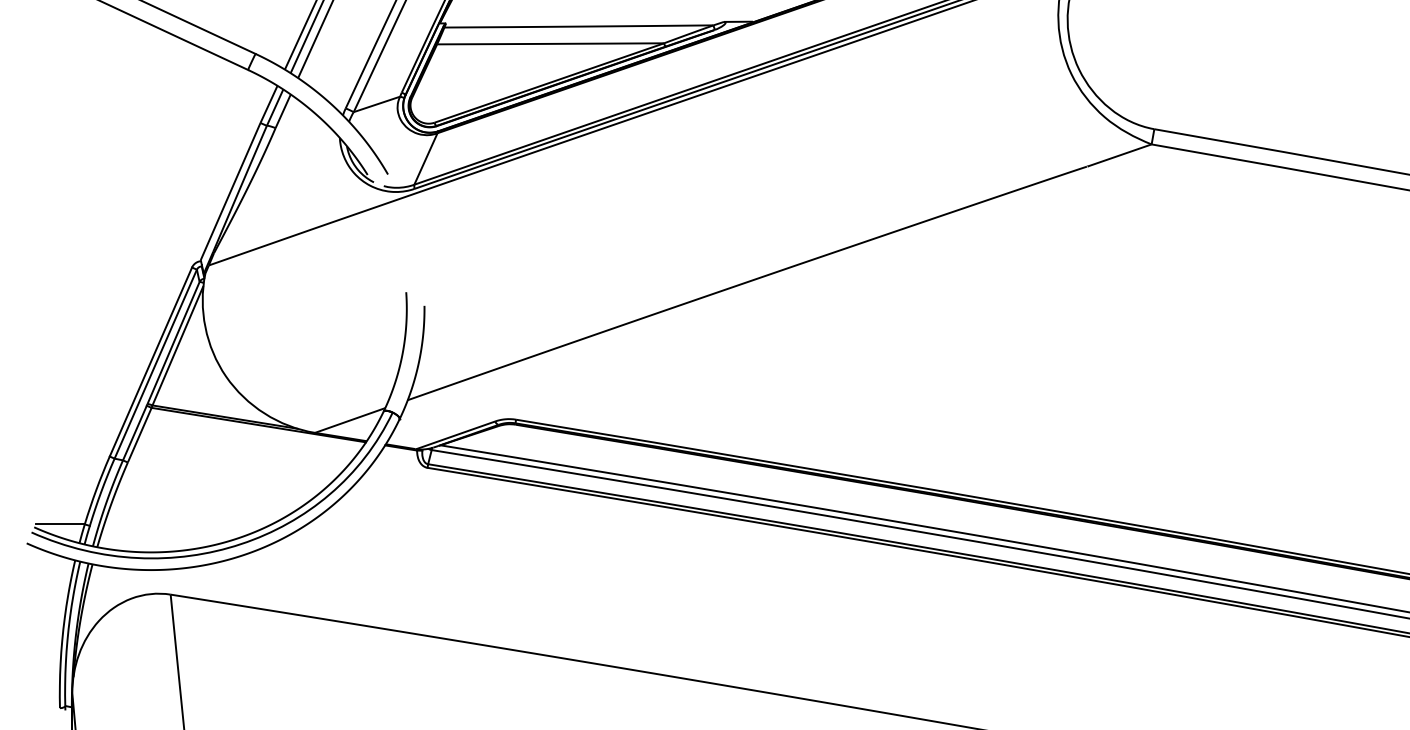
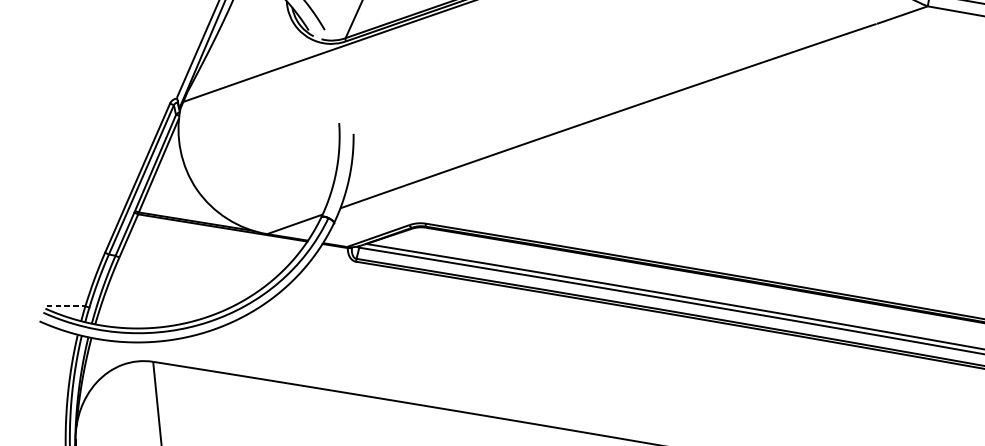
line: (60, 524) -> (66, 306), solid -> dashed

